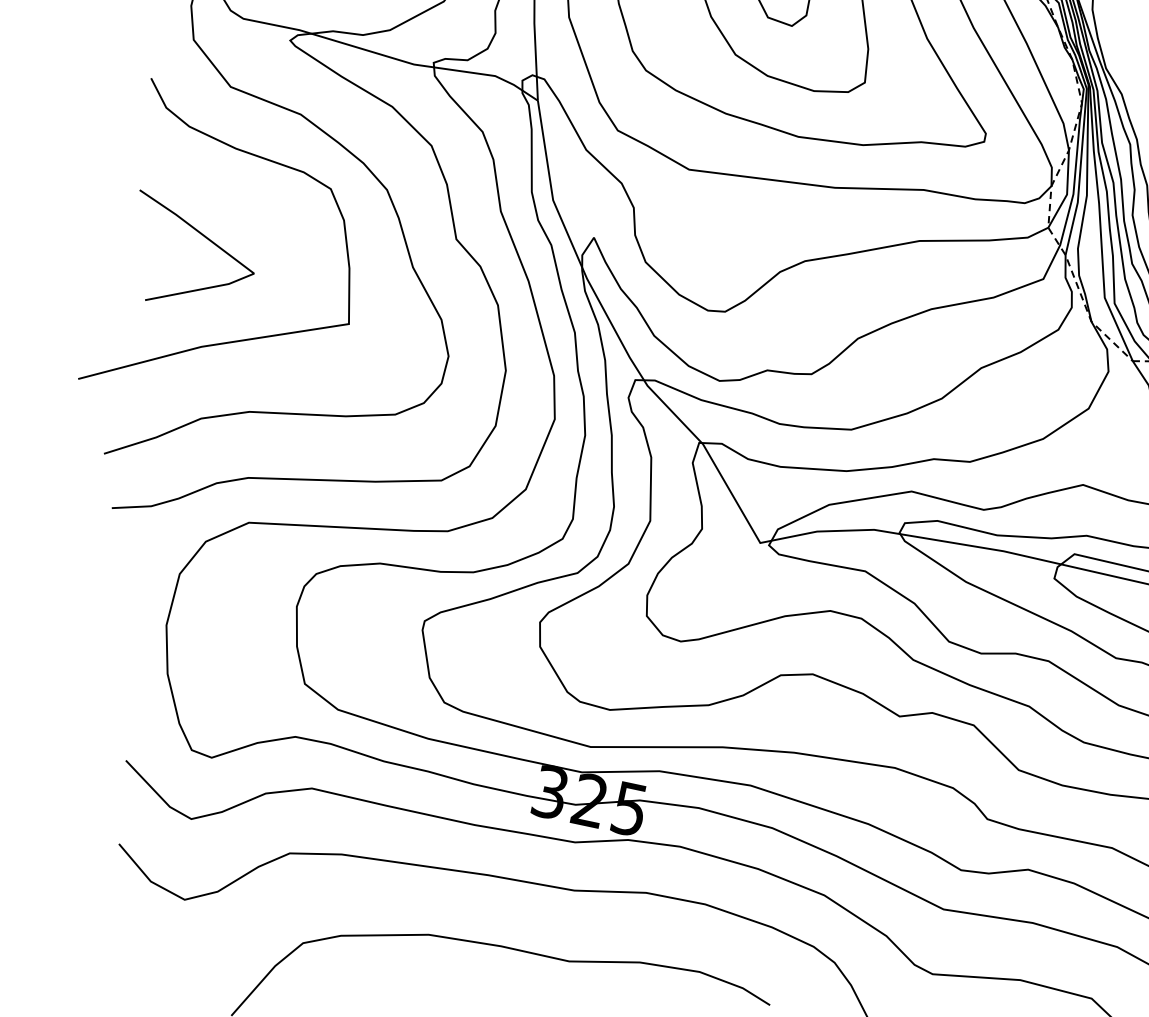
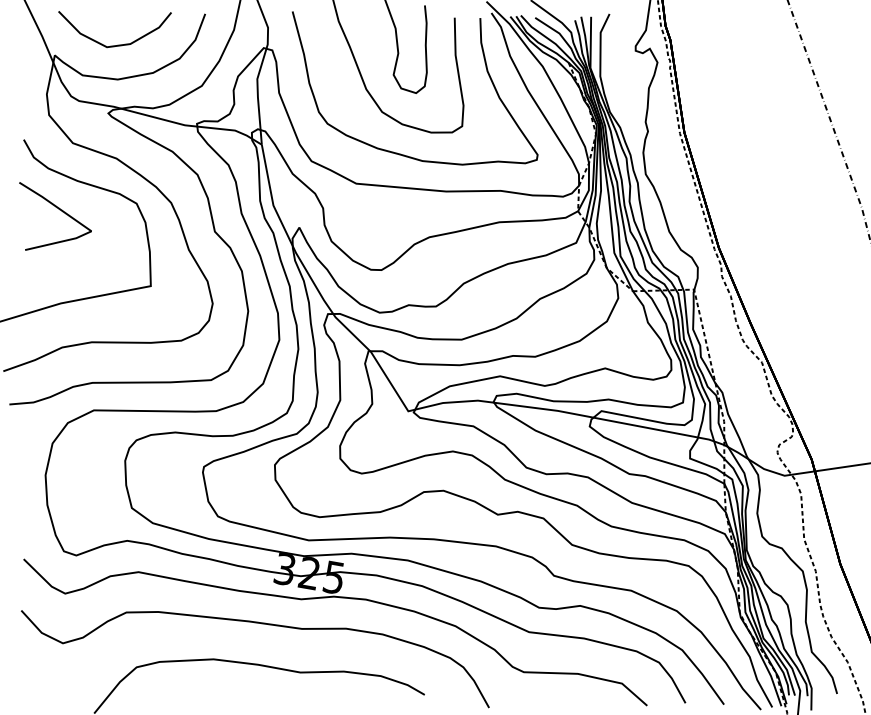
line: (203, 237) -> (59, 210), moved

